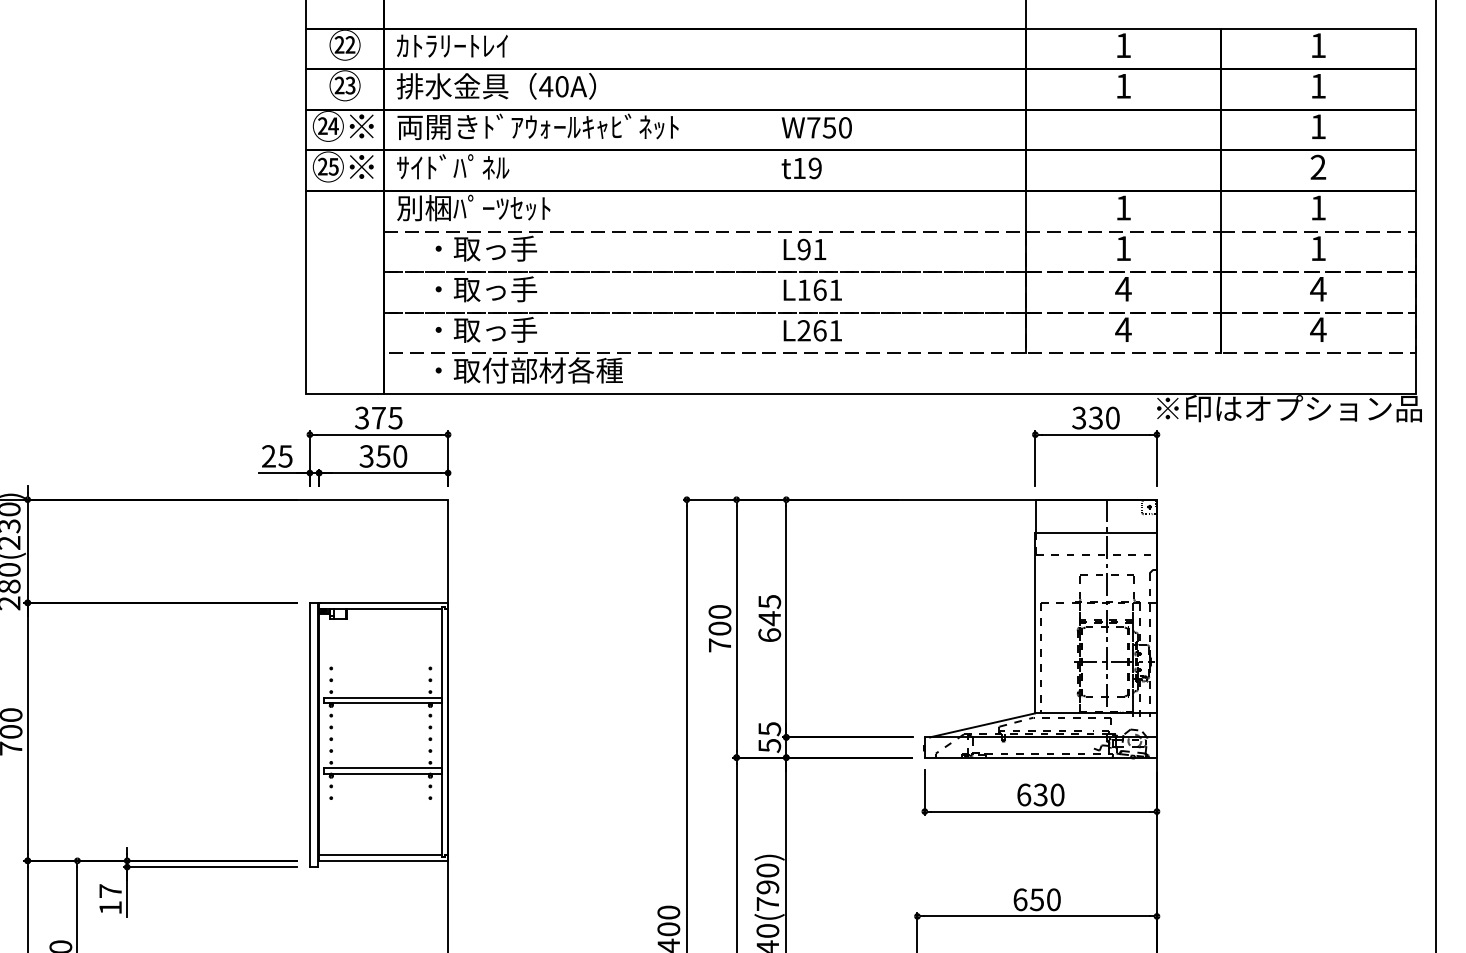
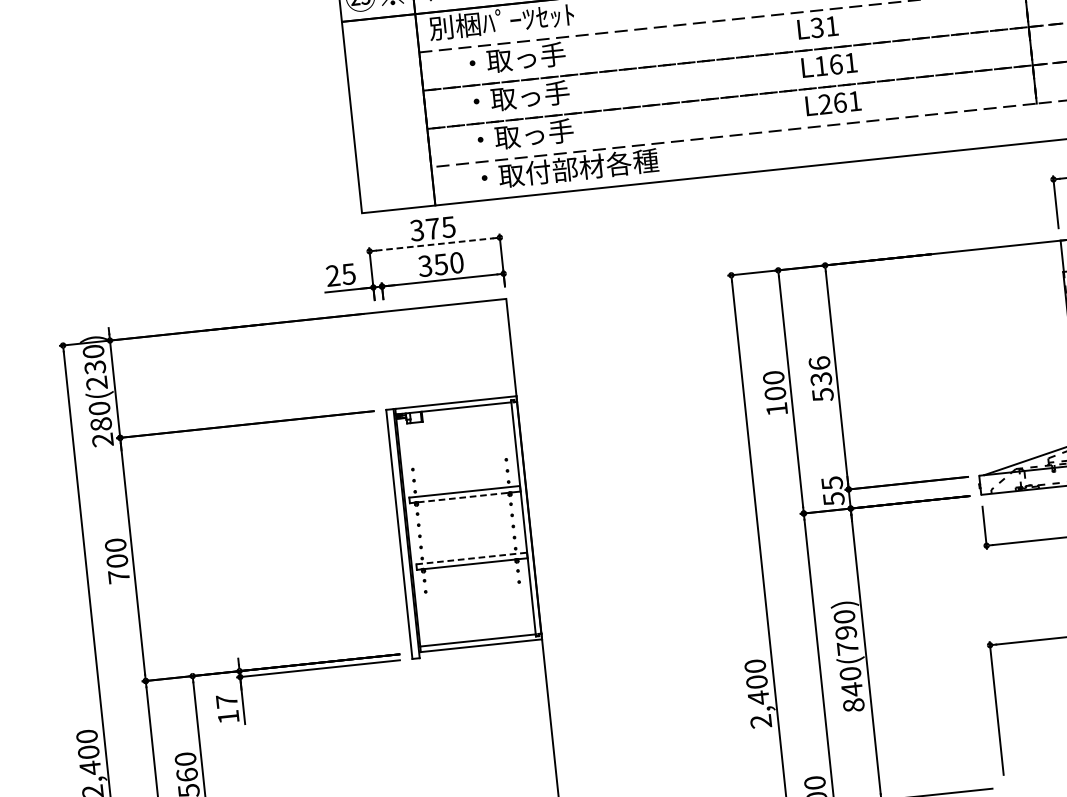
text: (803, 249) -> (816, 27), L91 -> L31
line: (379, 434) -> (435, 244), solid -> dashed
text: (769, 618) -> (821, 379), 645 -> 536
text: (719, 645) -> (776, 409), 700 -> 100
line: (380, 703) -> (462, 497), solid -> dashed
line: (383, 768) -> (472, 558), solid -> dashed

